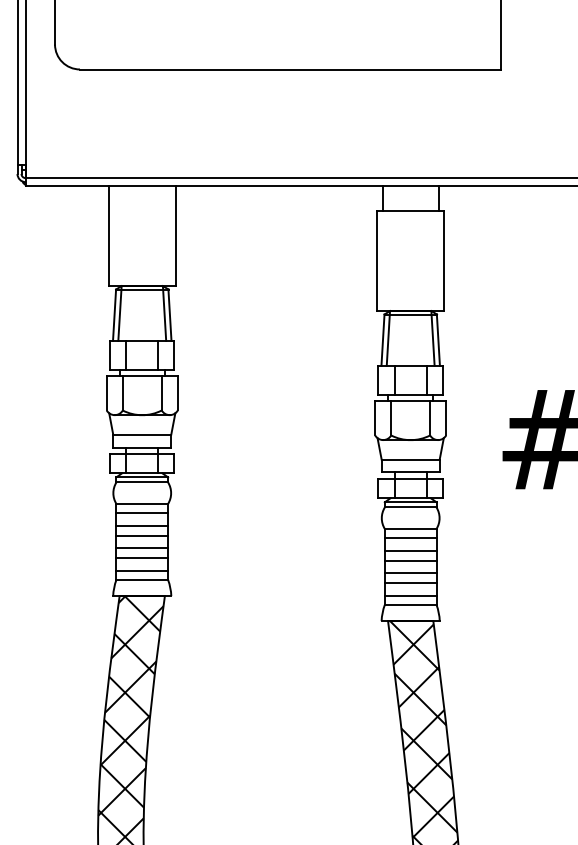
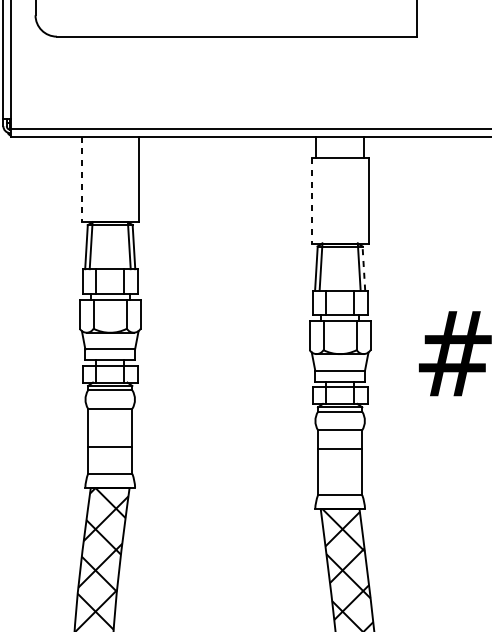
line: (108, 236) -> (81, 179), solid -> dashed
line: (377, 261) -> (311, 201), solid -> dashed
line: (438, 340) -> (363, 268), solid -> dashed
line: (142, 513) -> (110, 416), removed
line: (142, 526) -> (110, 428), removed
line: (142, 535) -> (110, 435), removed
line: (410, 538) -> (339, 438), removed
line: (142, 557) -> (110, 454), removed
line: (410, 560) -> (339, 457), removed
line: (142, 570) -> (110, 465), removed
line: (410, 573) -> (339, 468), removed
line: (410, 582) -> (339, 476), removed
line: (410, 595) -> (339, 487), removed

